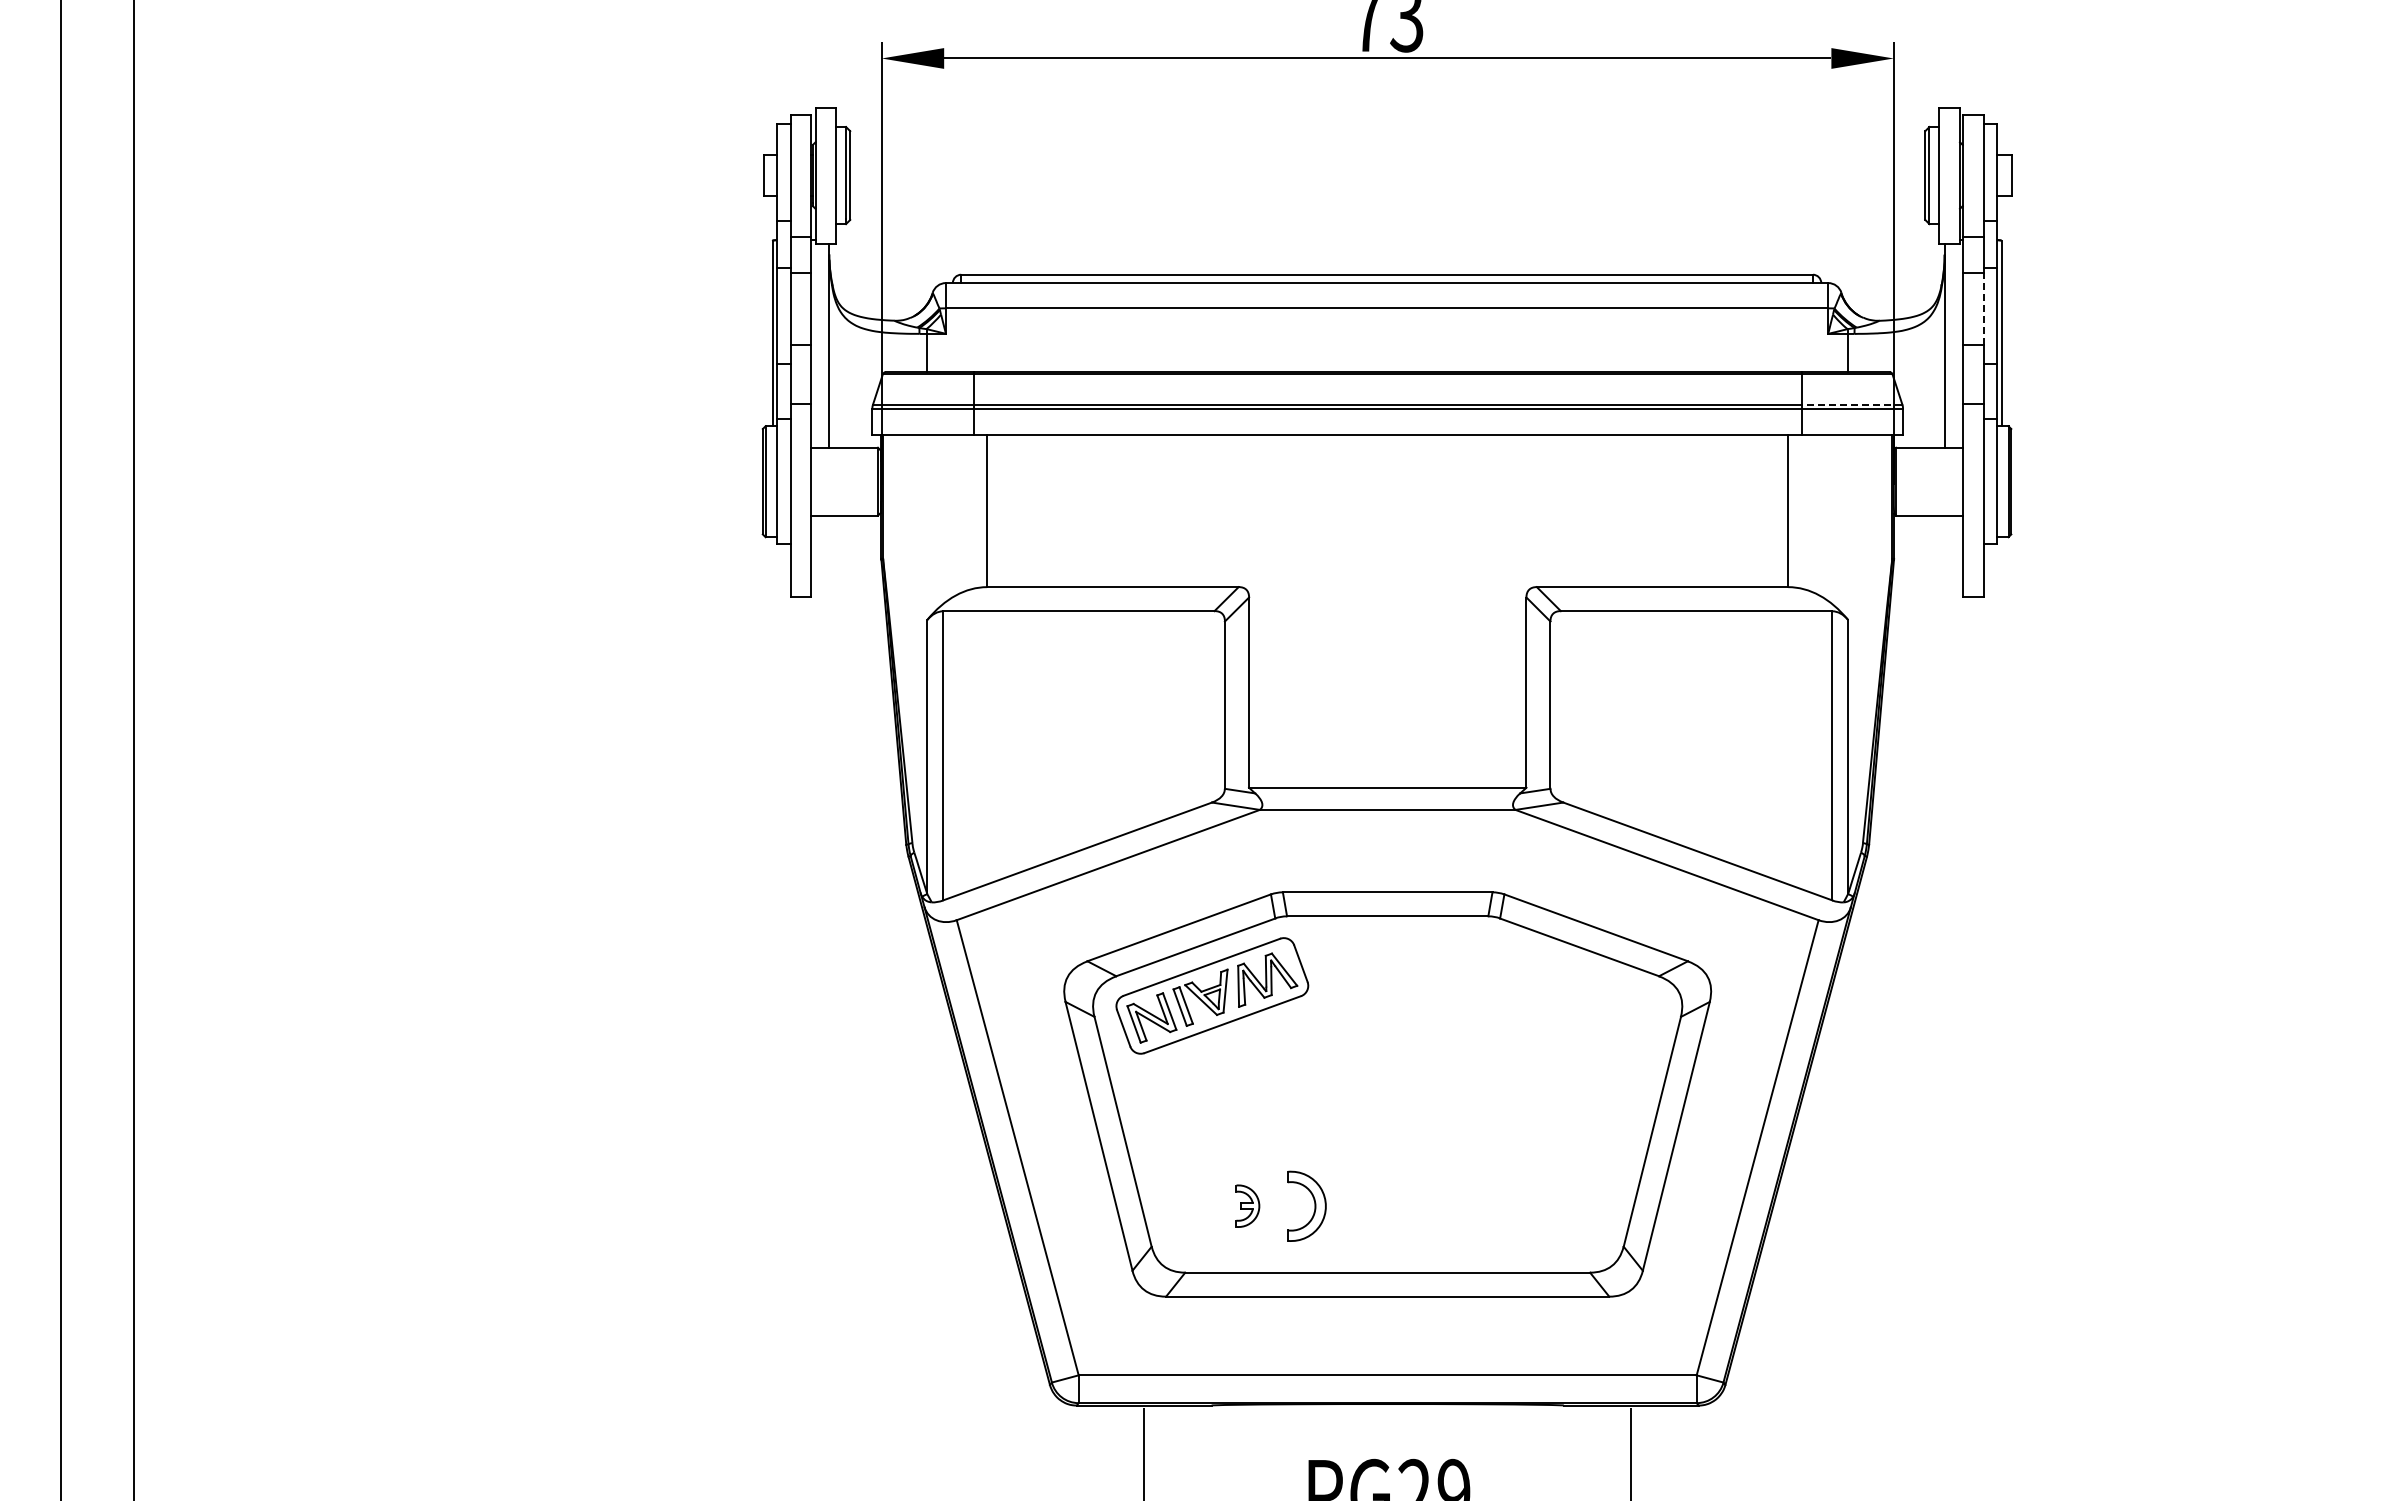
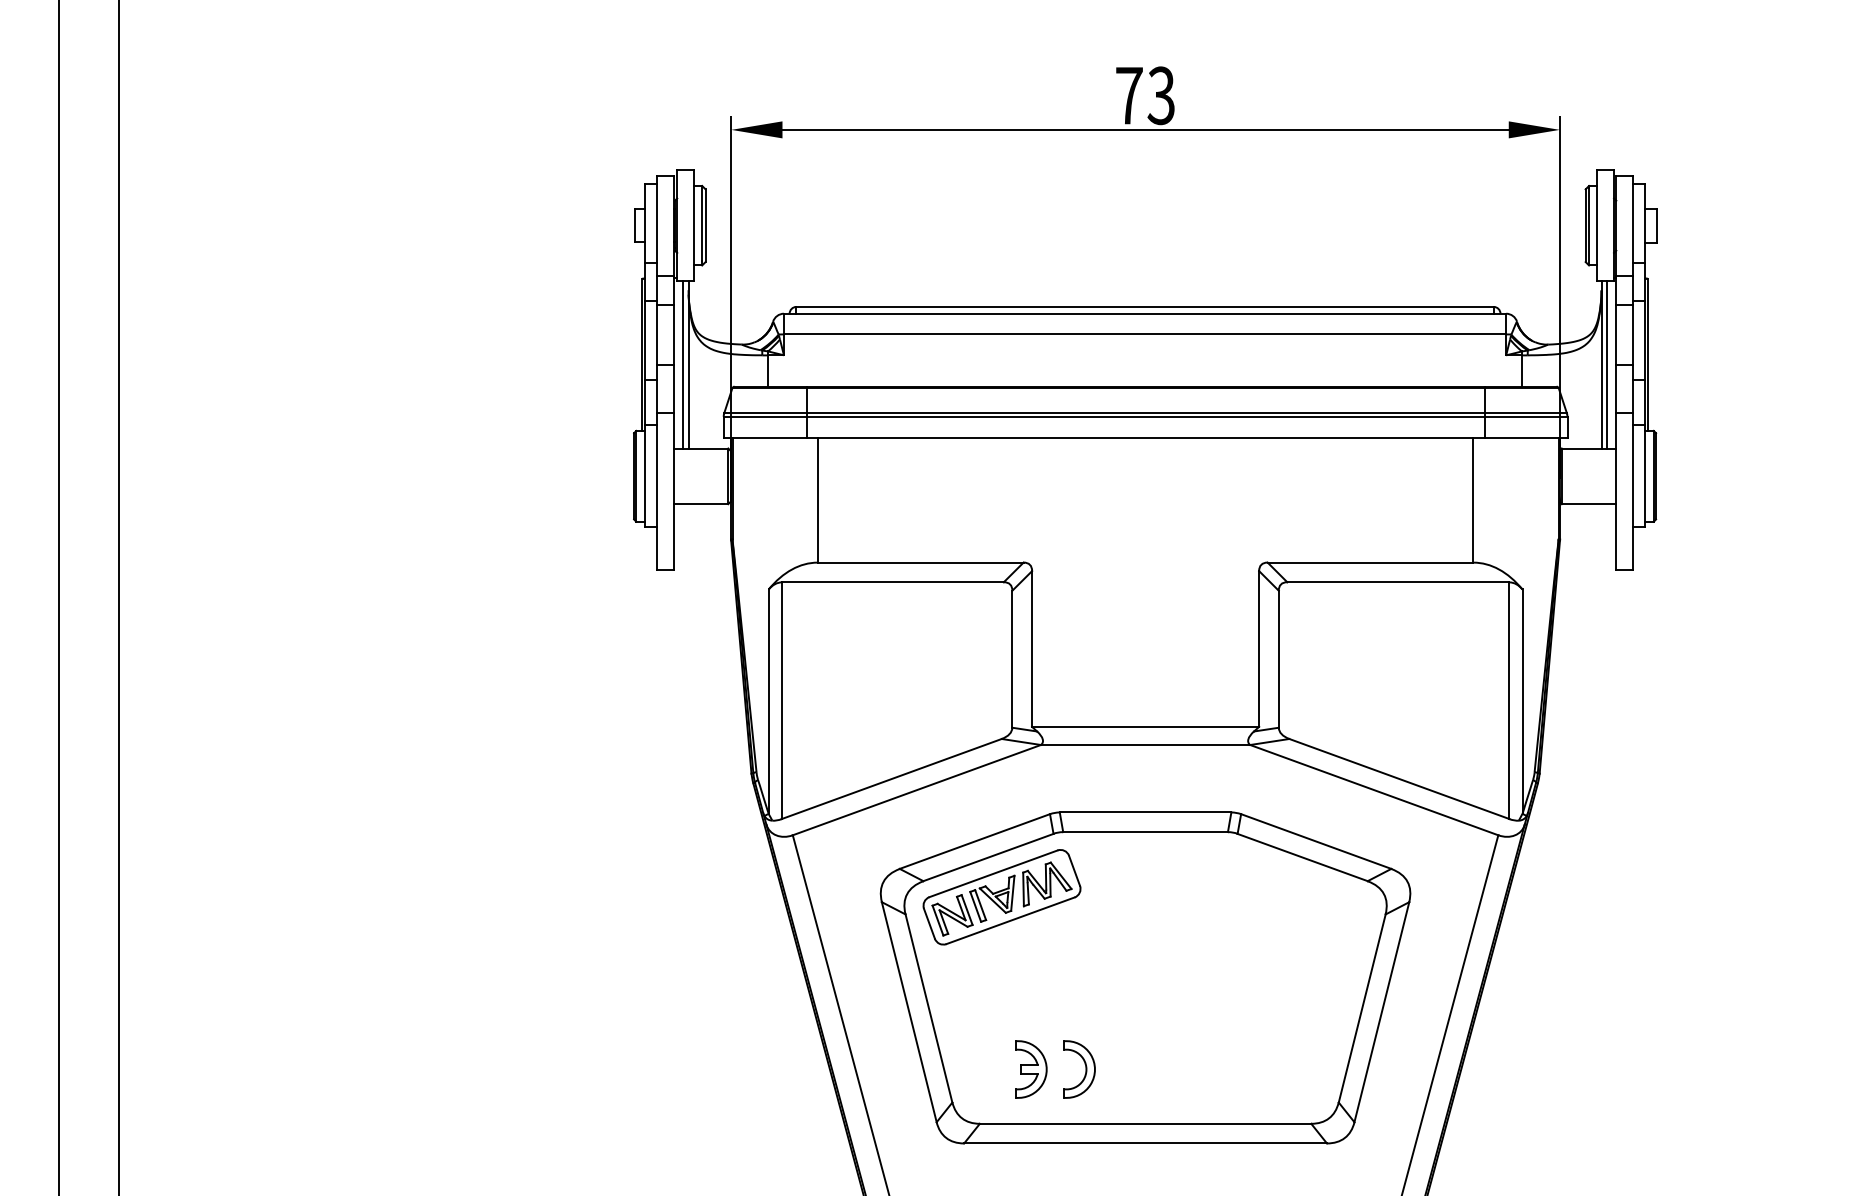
line: (1983, 308) -> (1633, 334), dashed -> solid
line: (822, 345) -> (682, 364), added
line: (1951, 345) -> (1607, 364), added
line: (1851, 404) -> (1525, 413), dashed -> solid
part: (1247, 1205) -> (1030, 1068), size x1.67

